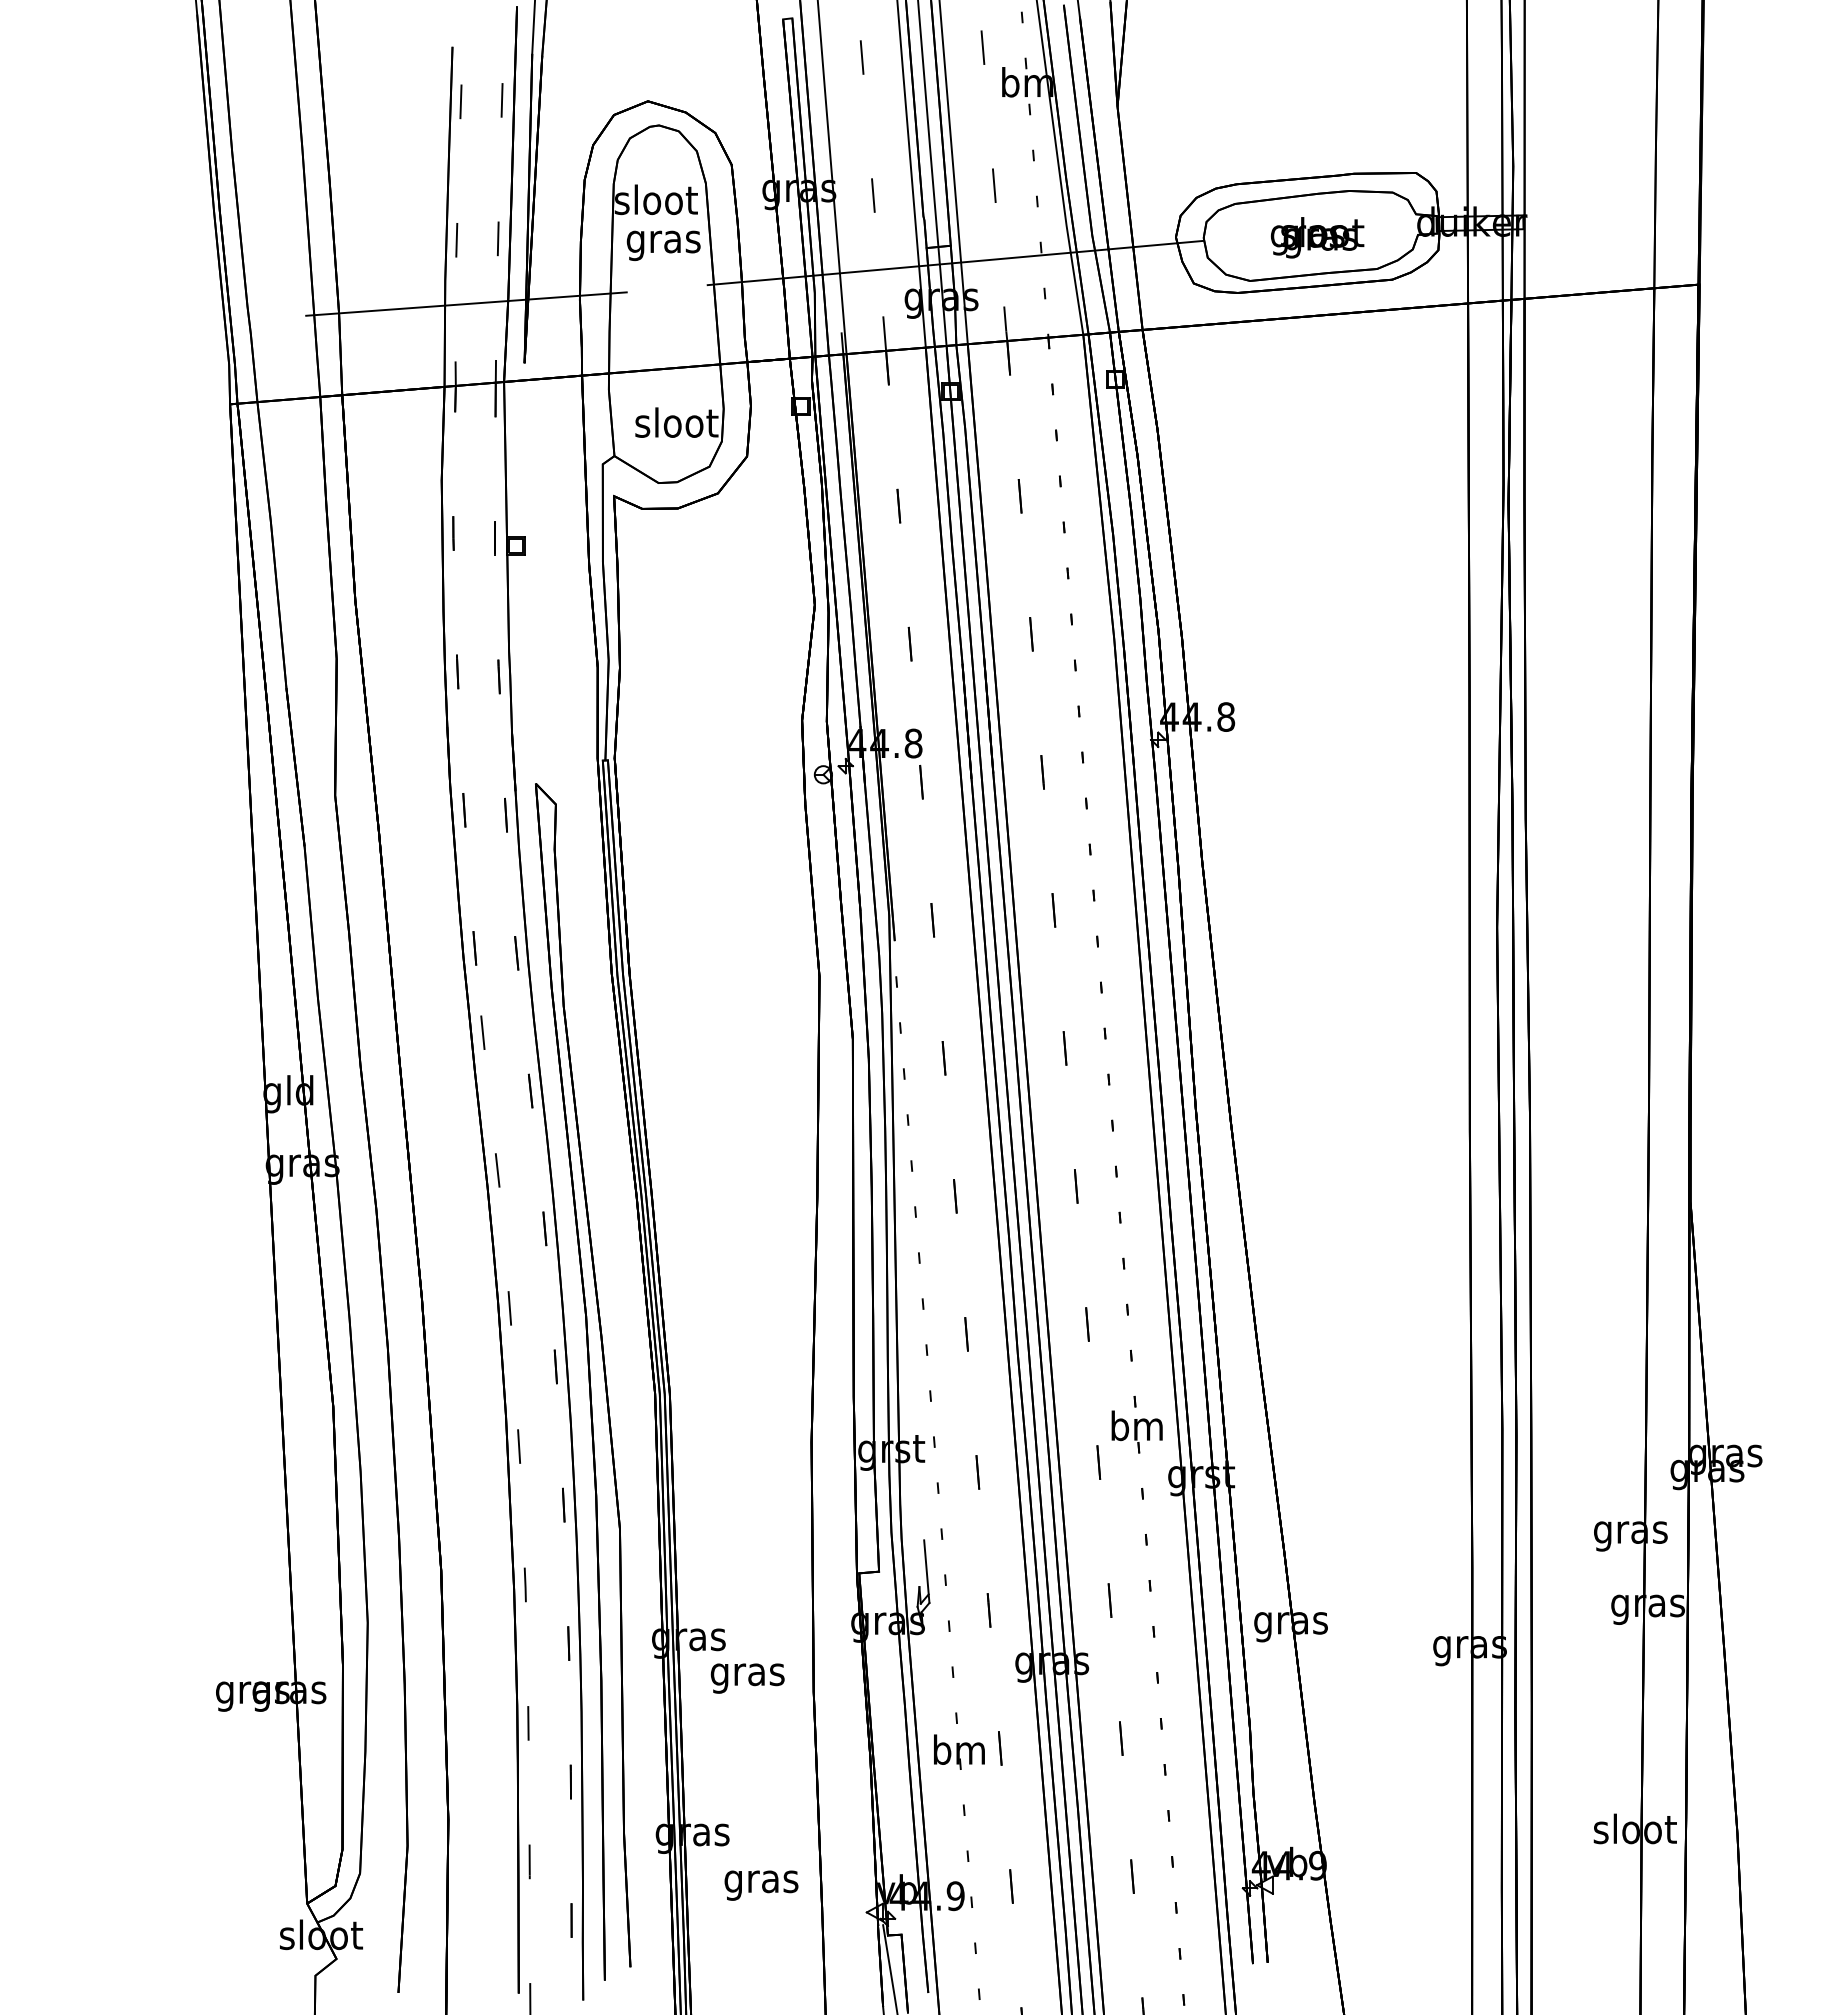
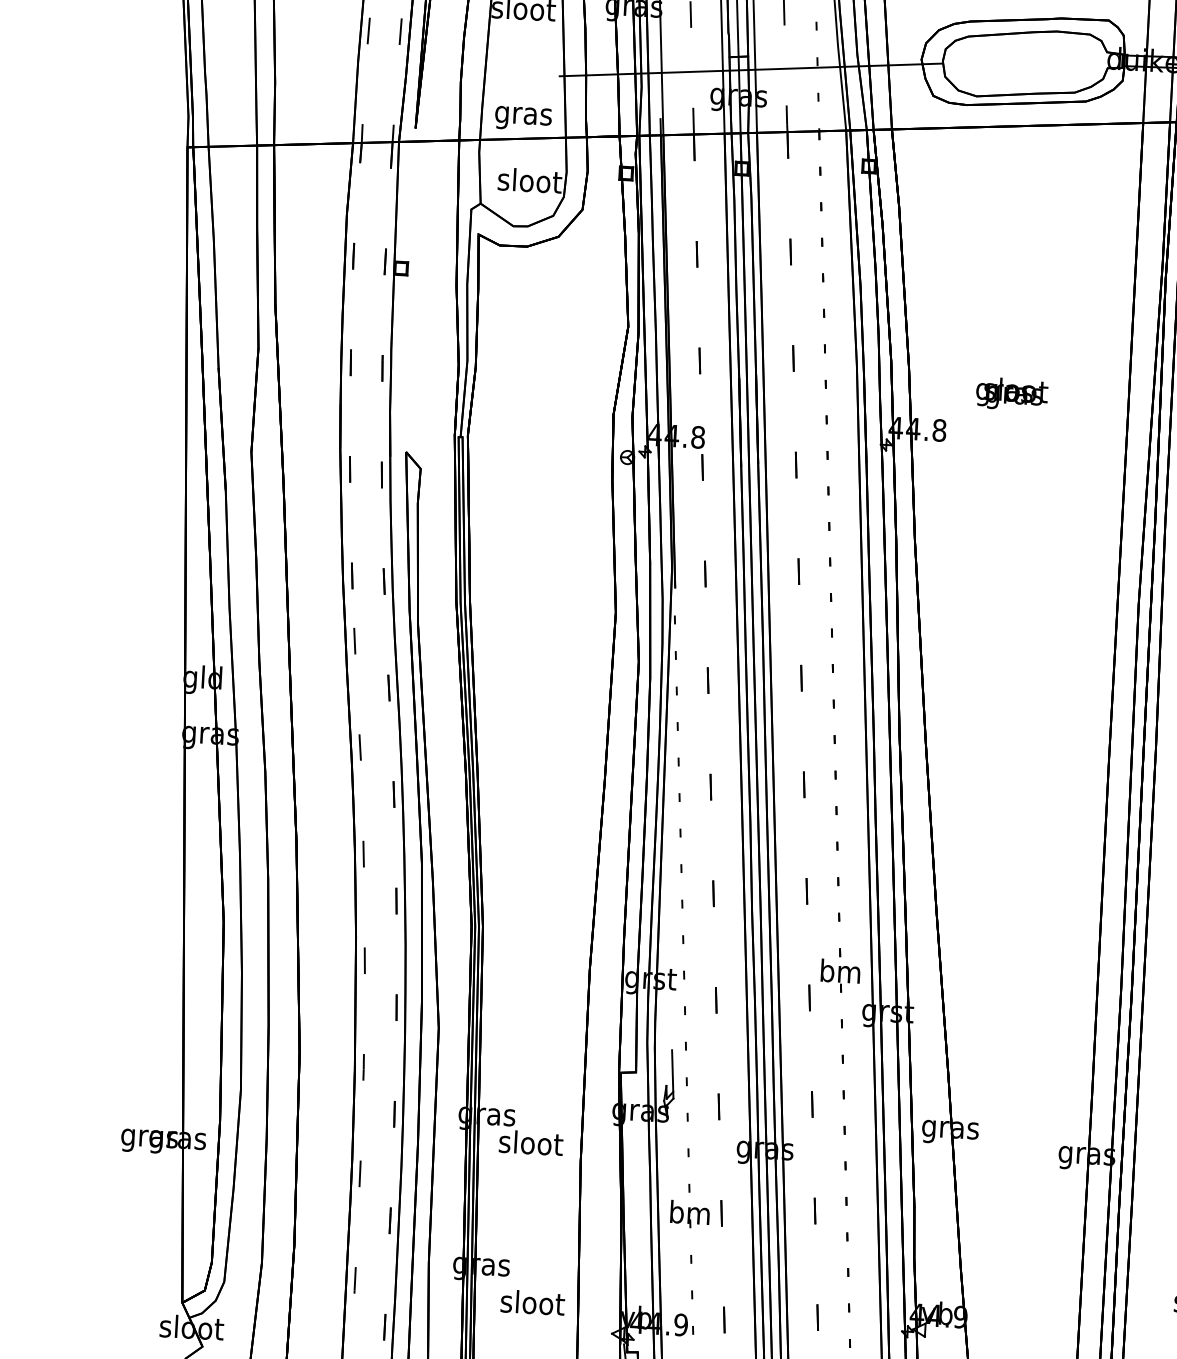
text: (1317, 237) -> (1011, 394), moved
text: (663, 245) -> (523, 118), moved
line: (466, 303) -> (373, 80), removed
text: (747, 1674) -> (530, 1145), gras -> sloot
text: (761, 1881) -> (532, 1305), gras -> sloot

